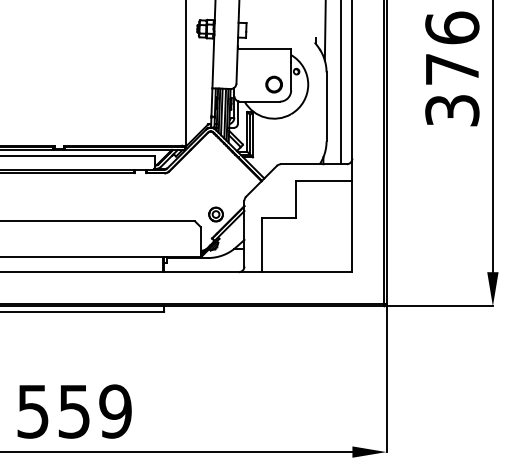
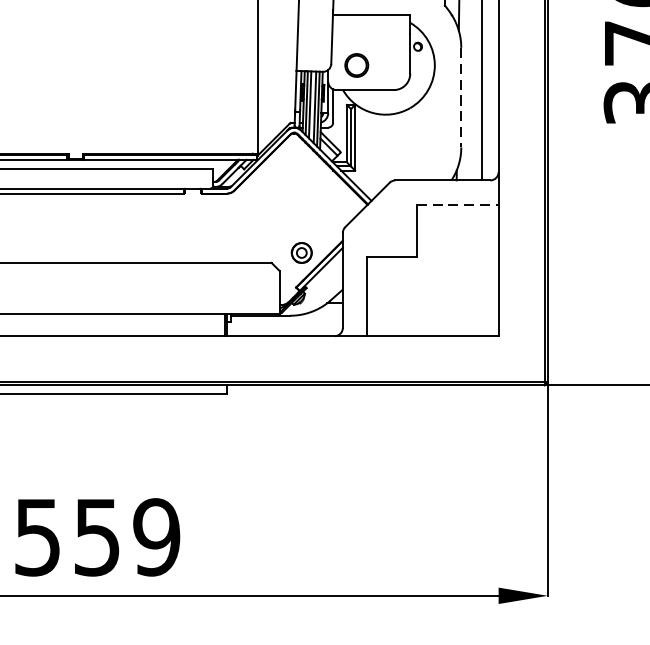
part: (273, 84) -> (355, 65), moved
line: (326, 107) -> (461, 98), solid -> dashed
line: (324, 181) -> (458, 205), solid -> dashed

